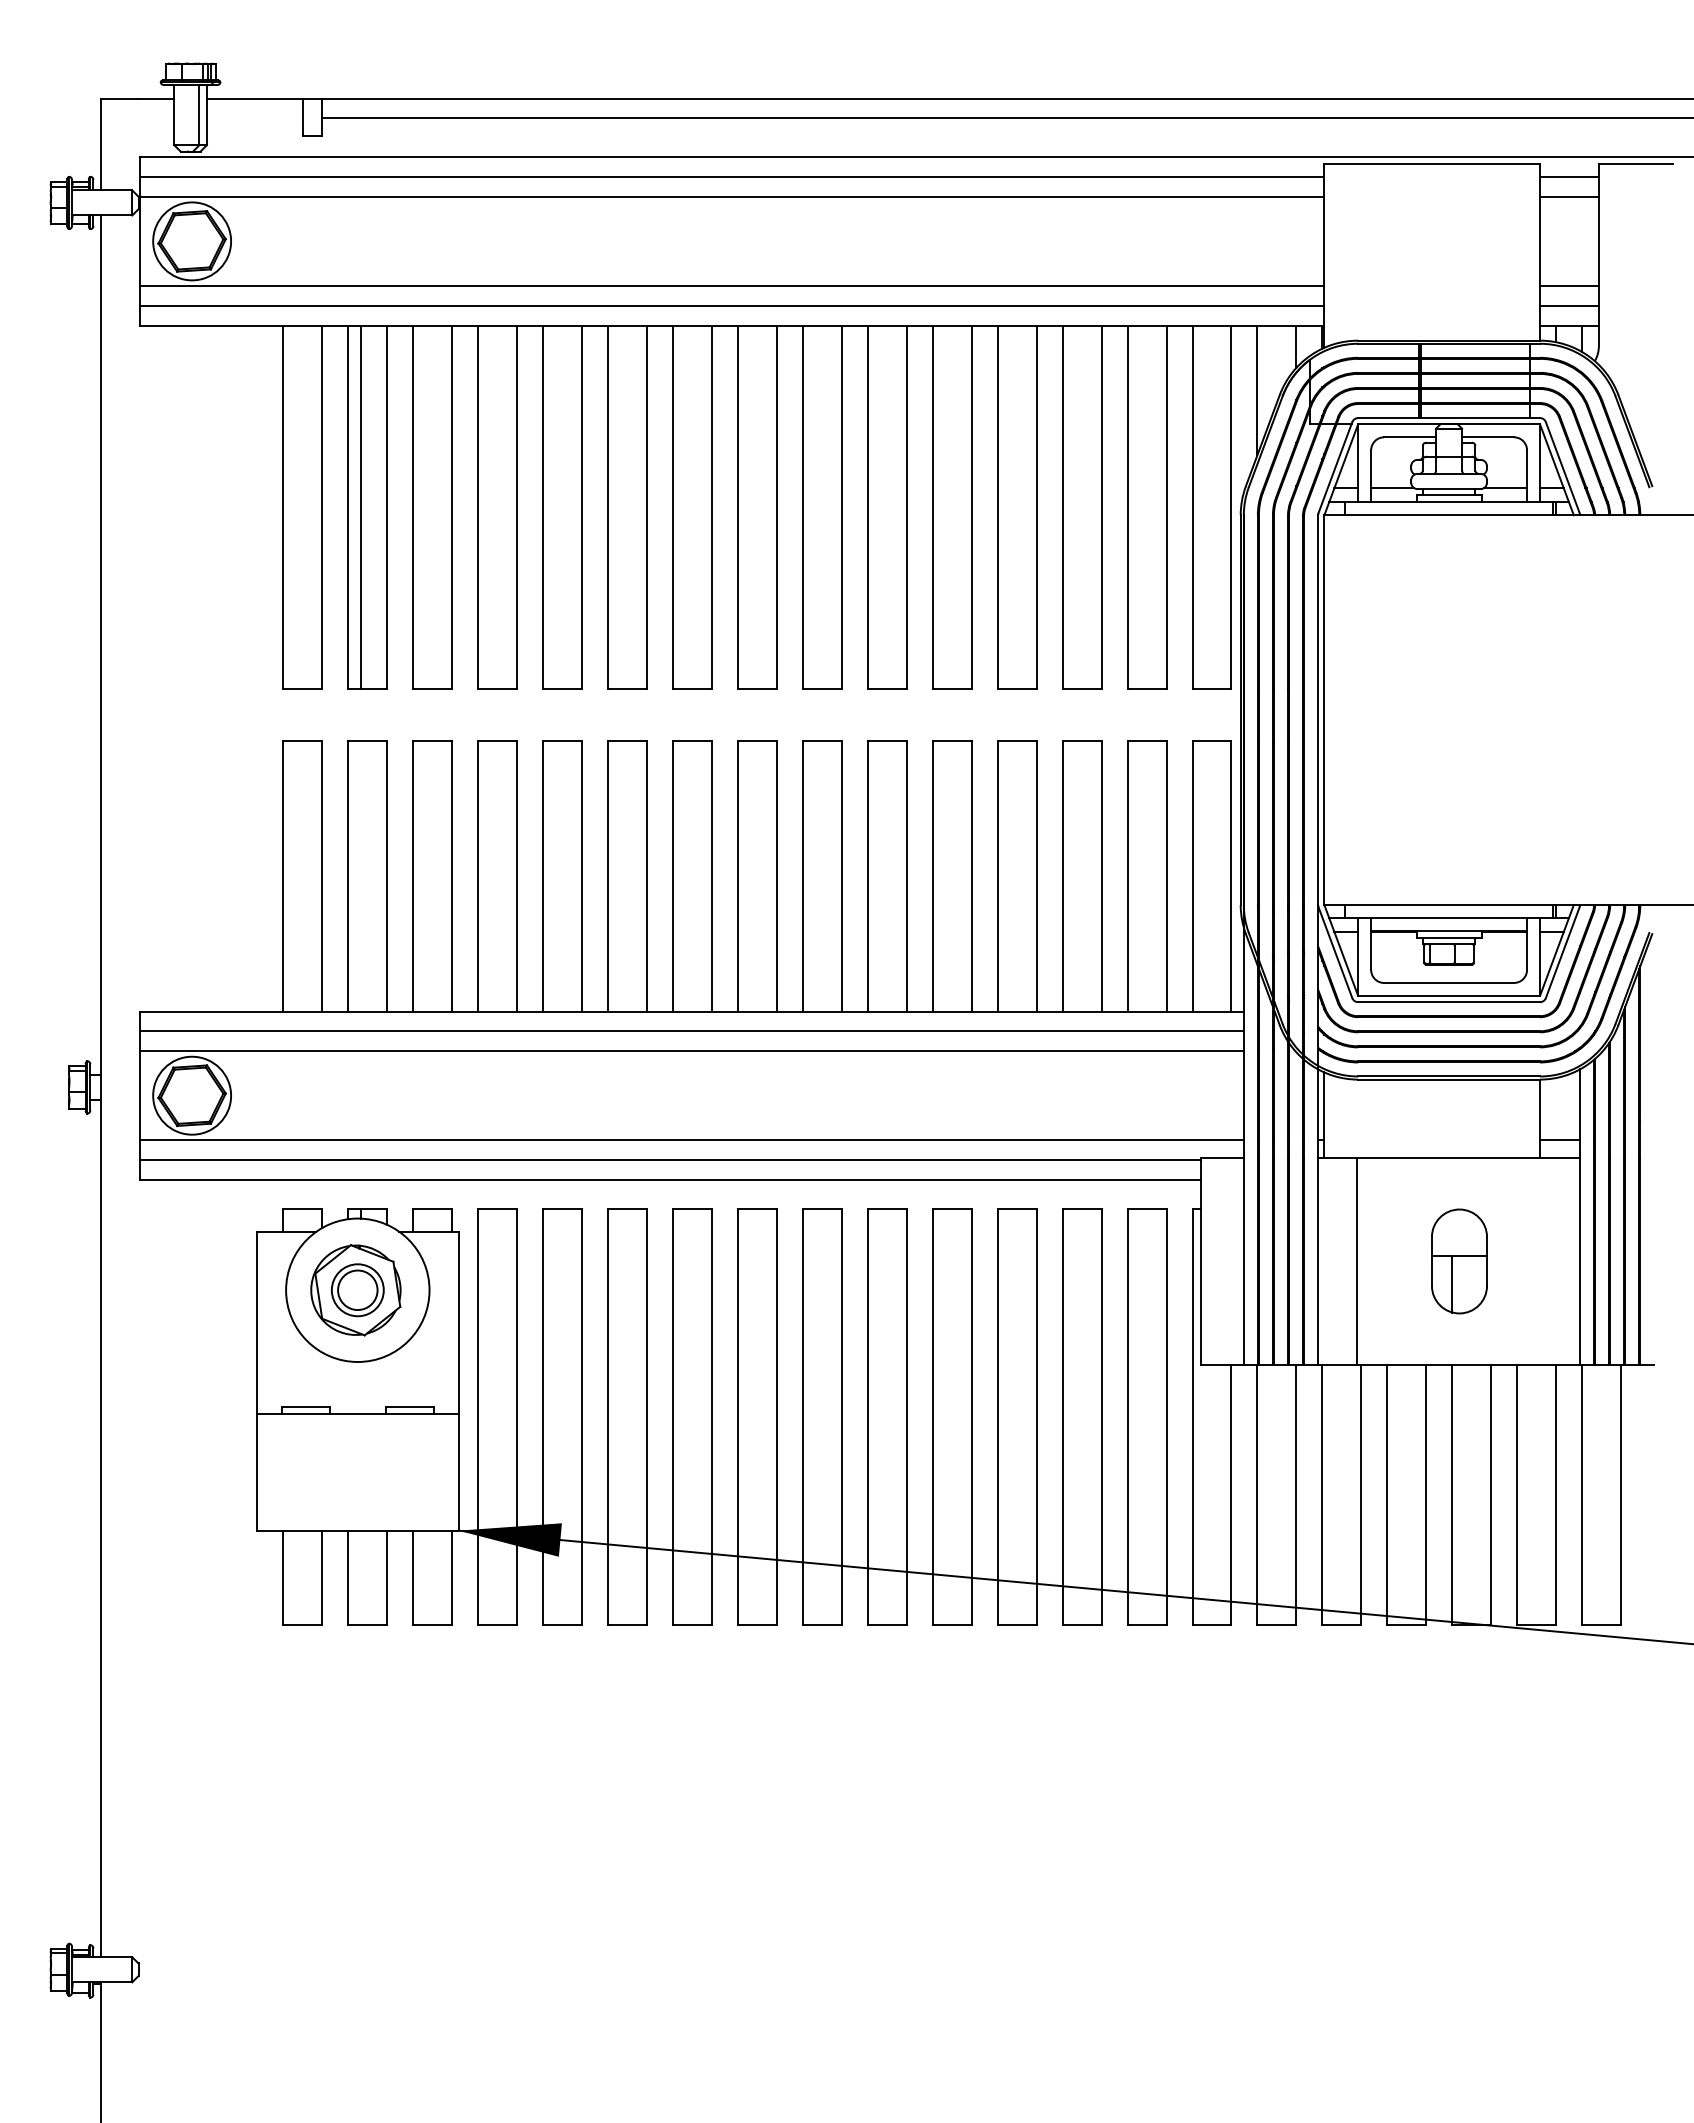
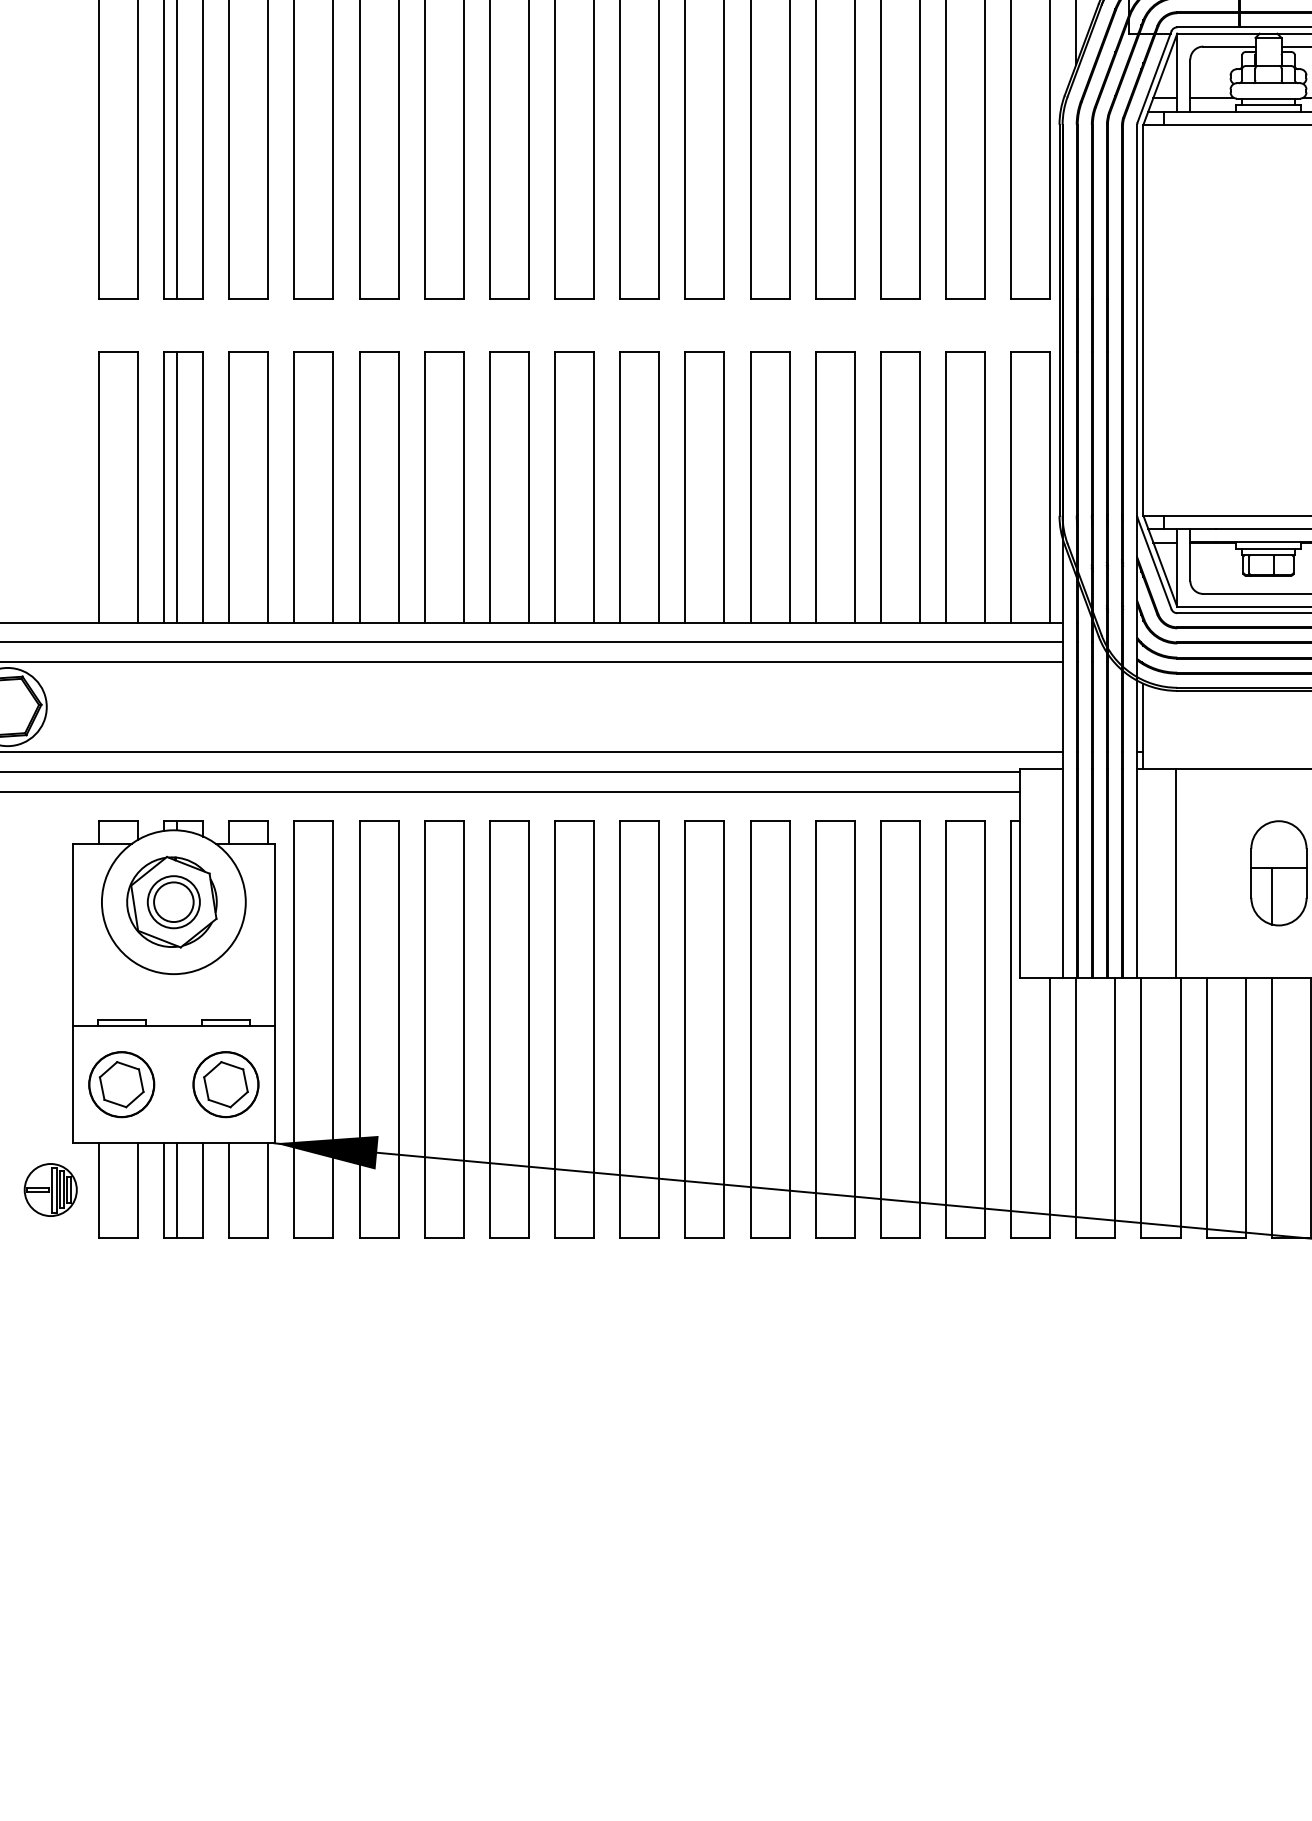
line: (361, 876) -> (177, 487), added
part: (305, 1471) -> (121, 1084), added
part: (409, 1471) -> (225, 1084), added
part: (234, 1577) -> (50, 1190), added
line: (361, 1577) -> (177, 1190), added

